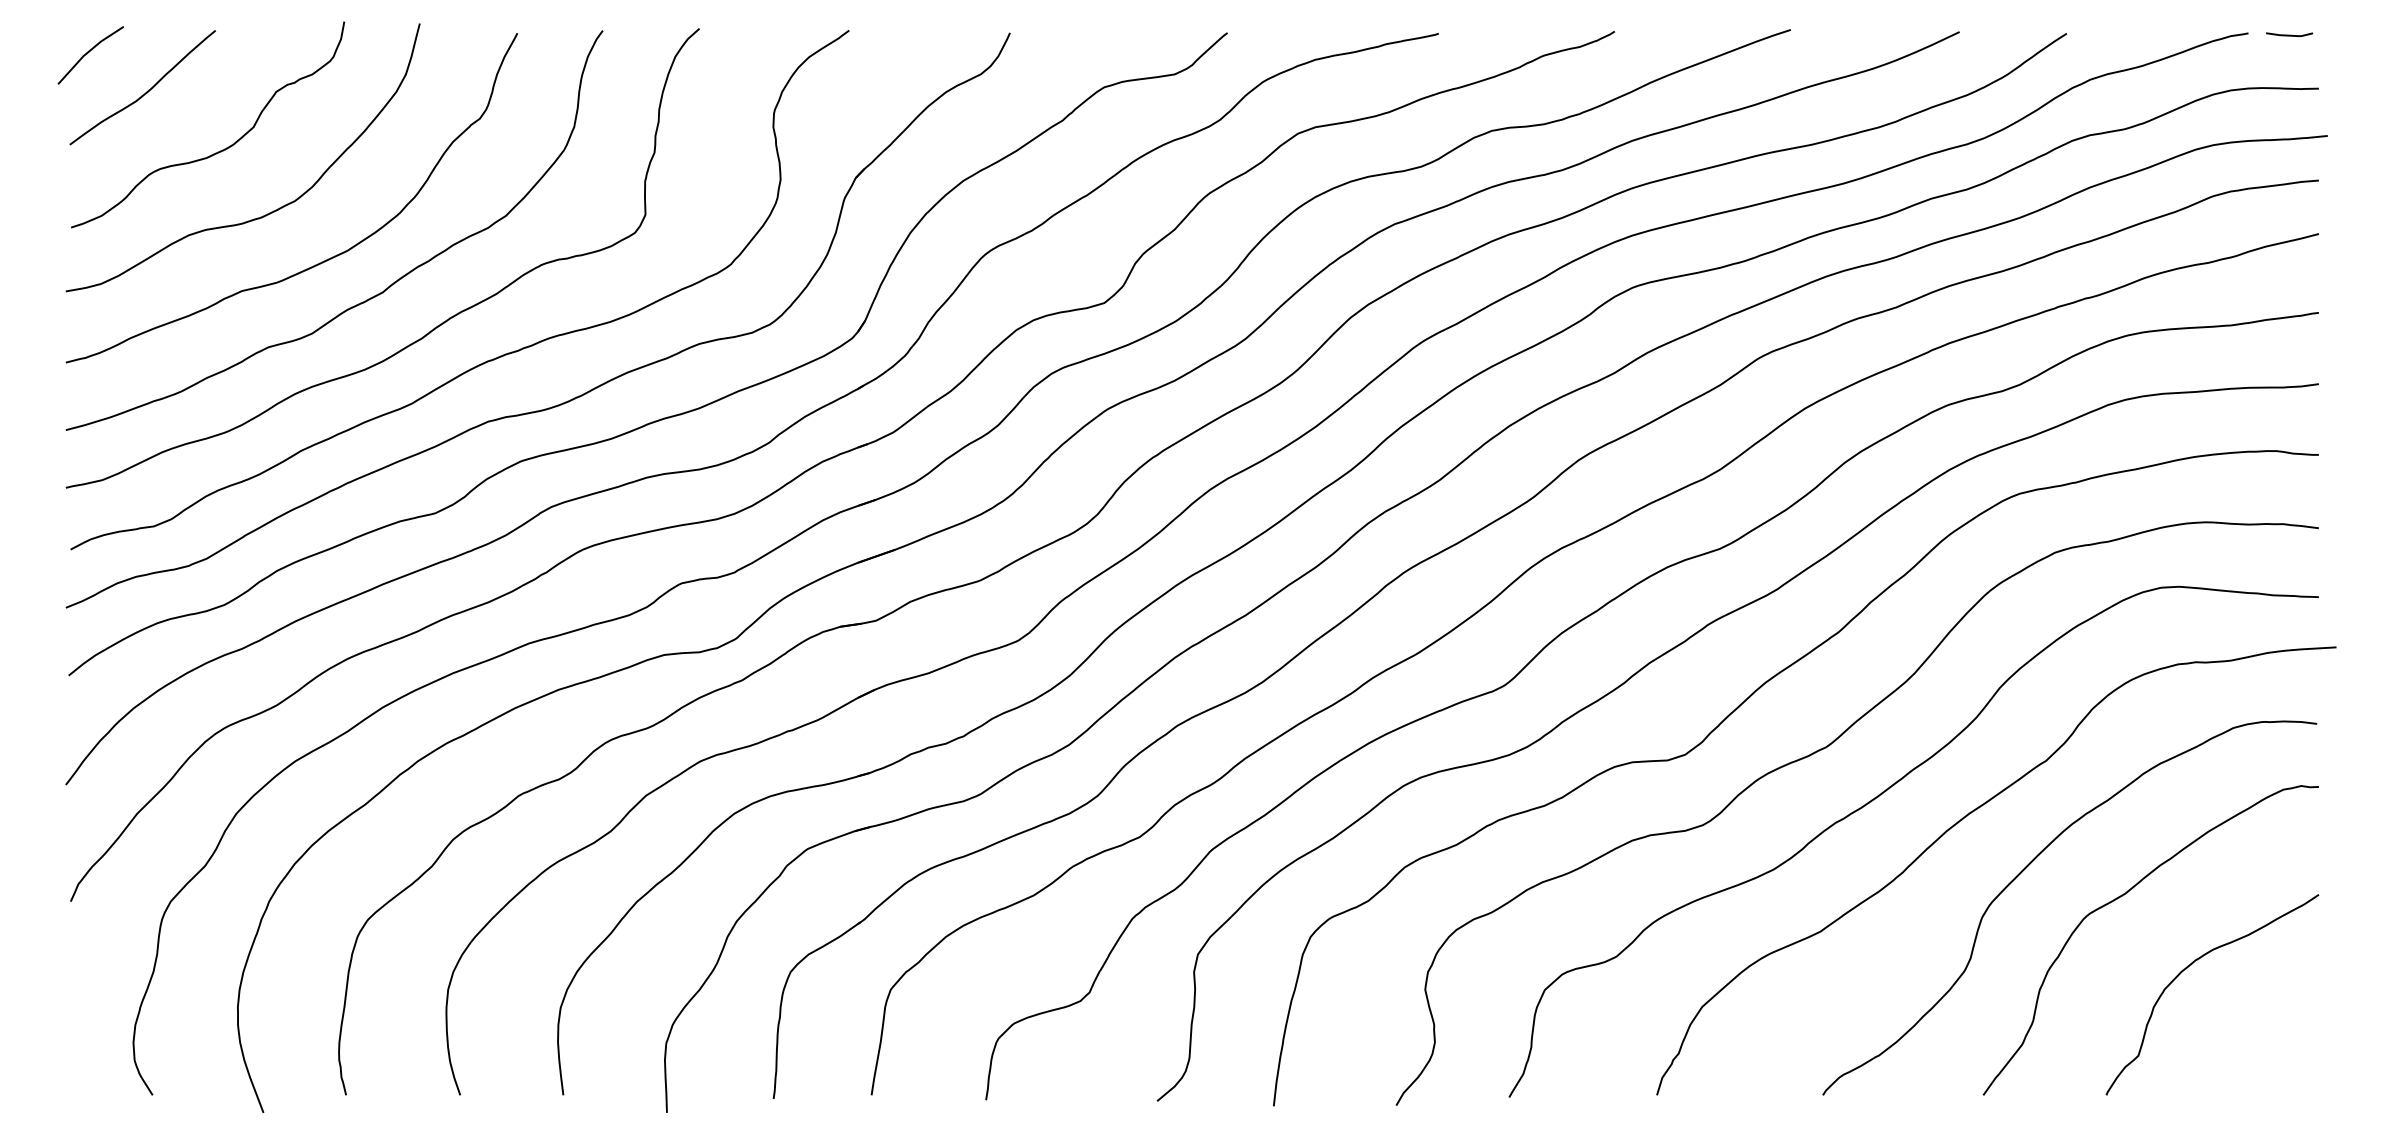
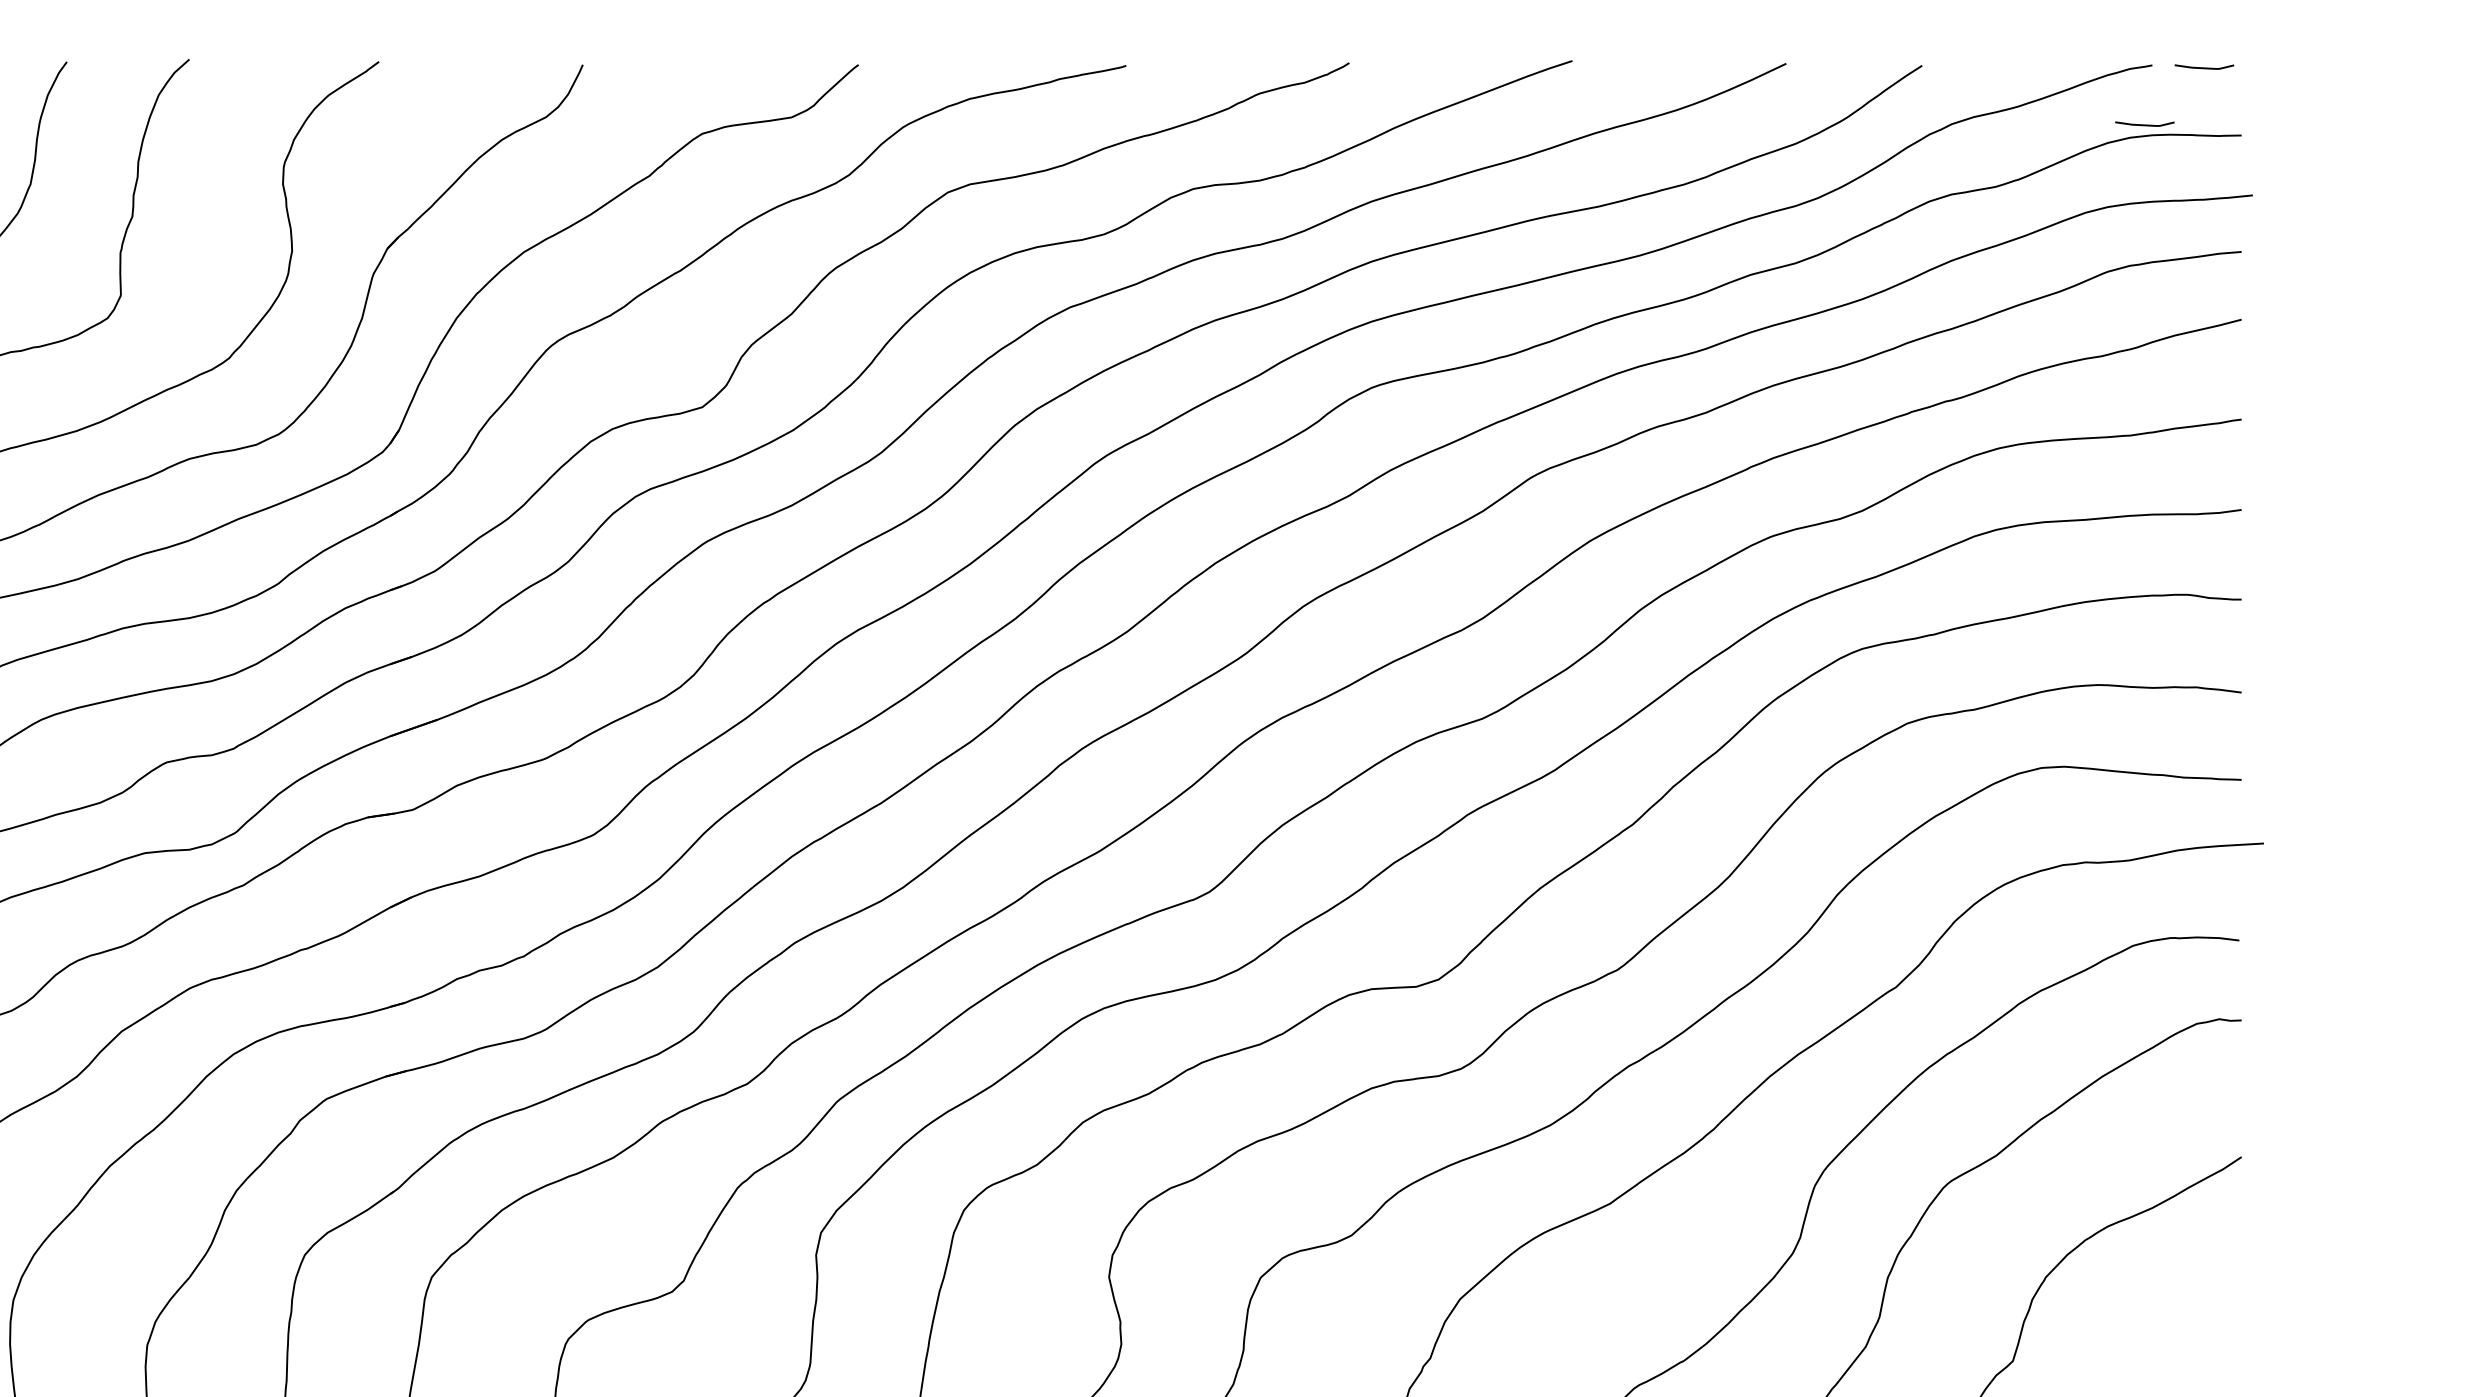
line: (2242, 79) -> (2144, 123), added

